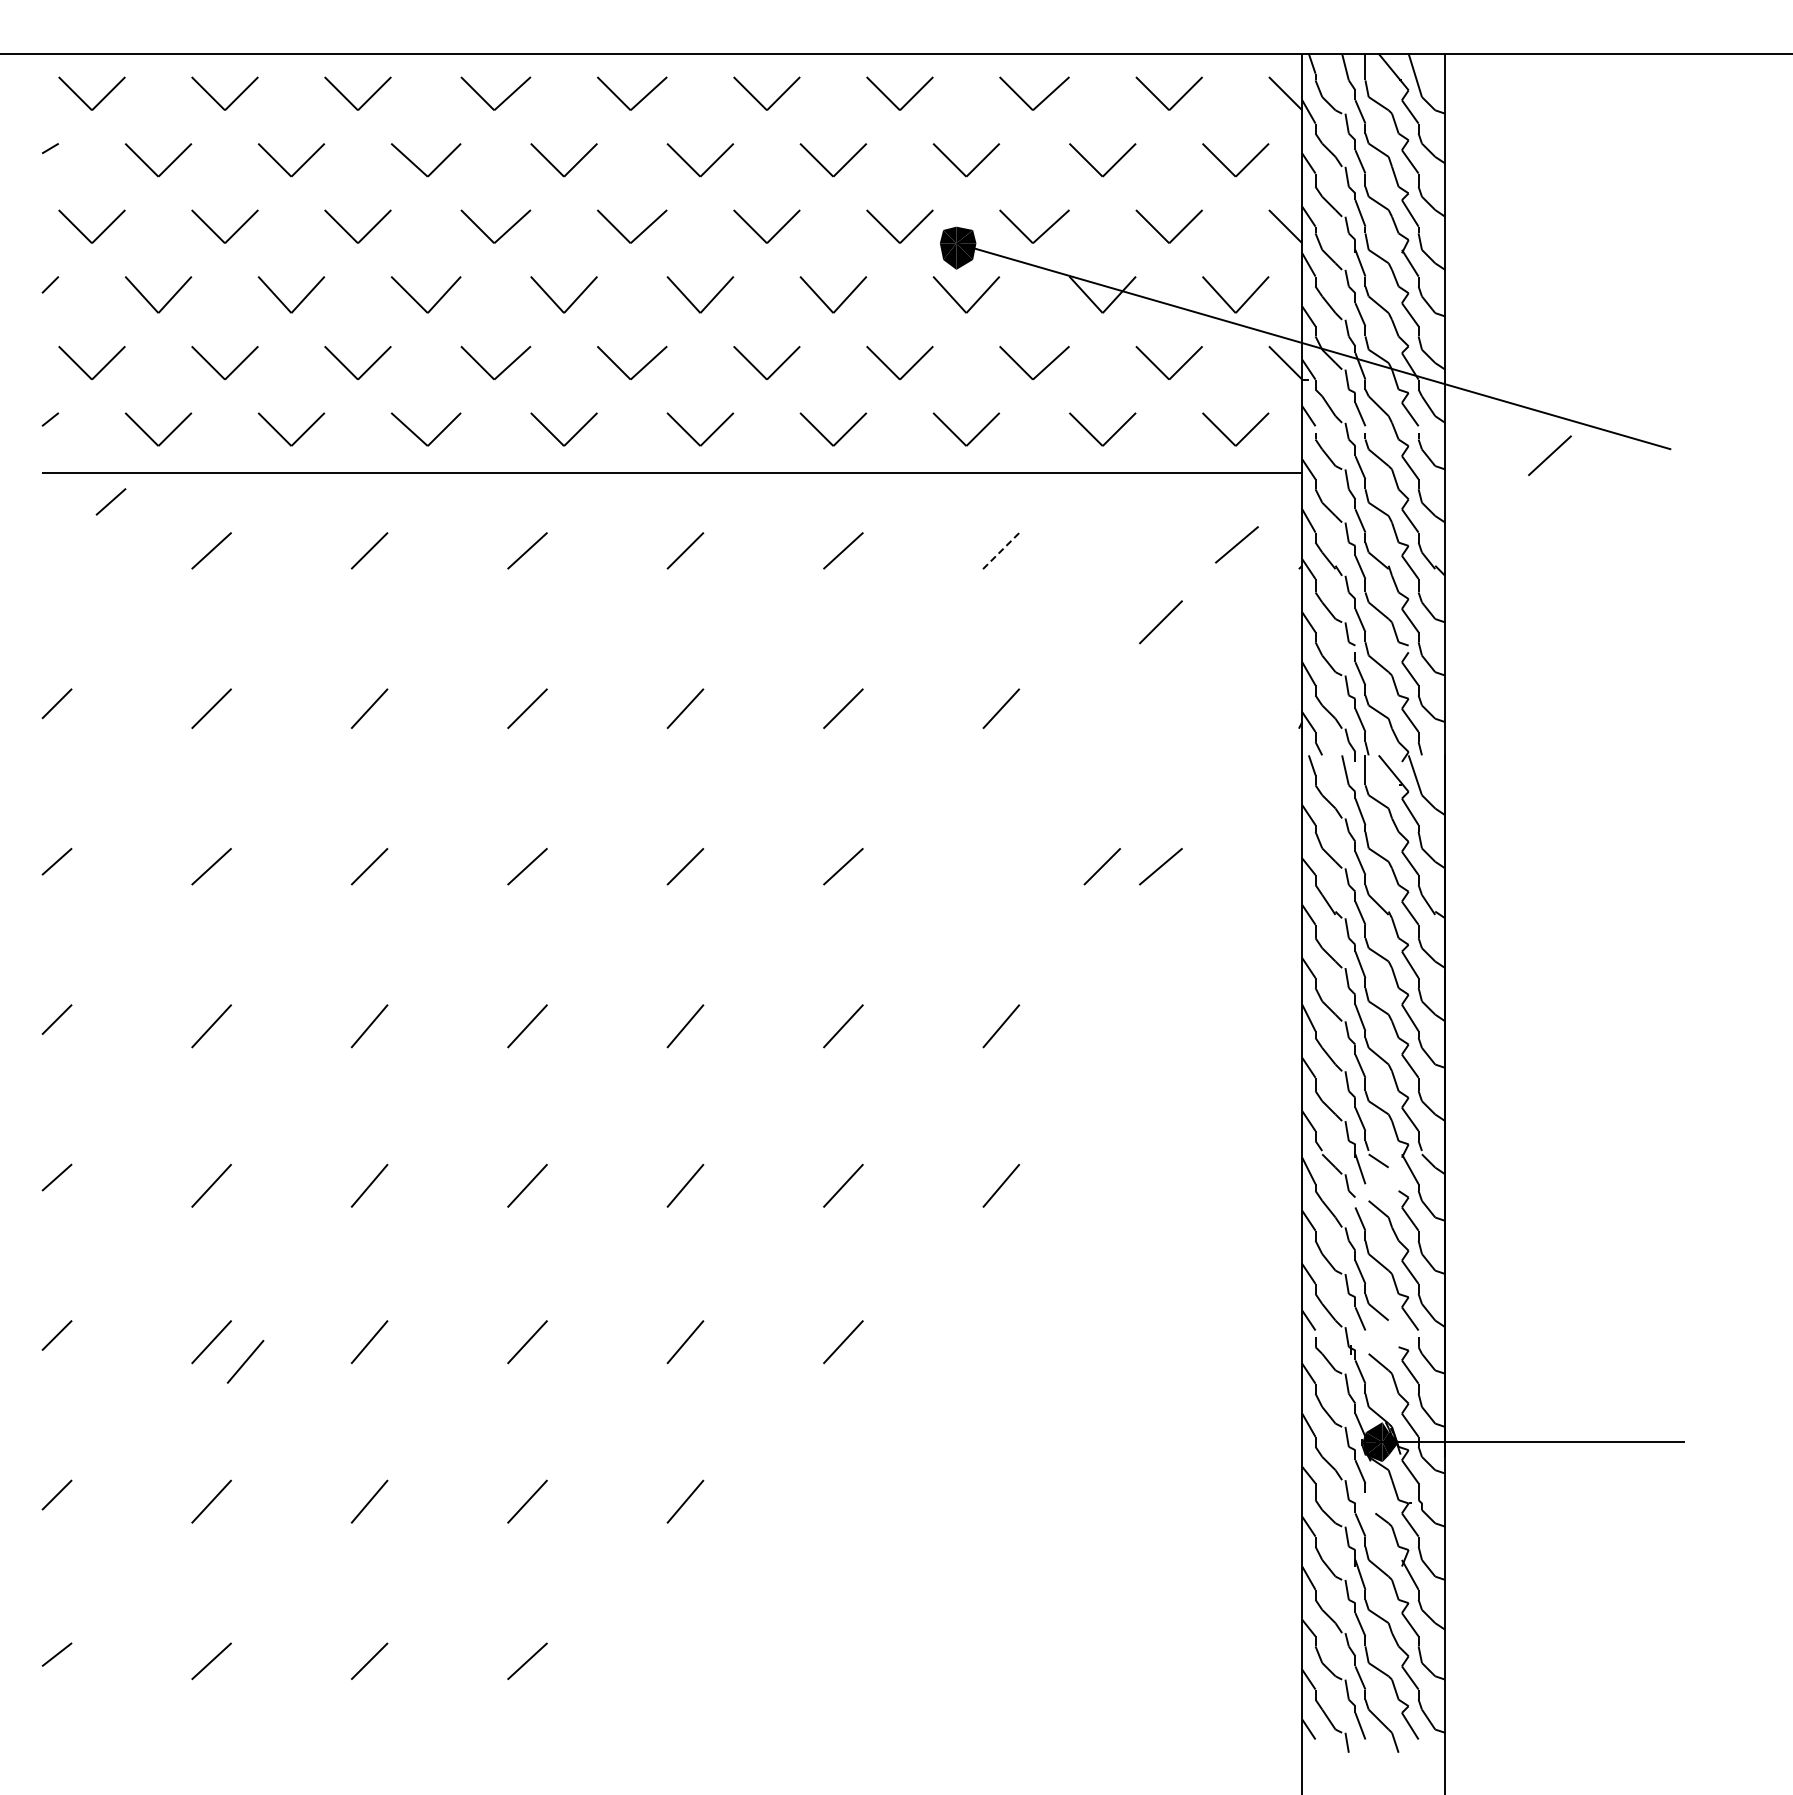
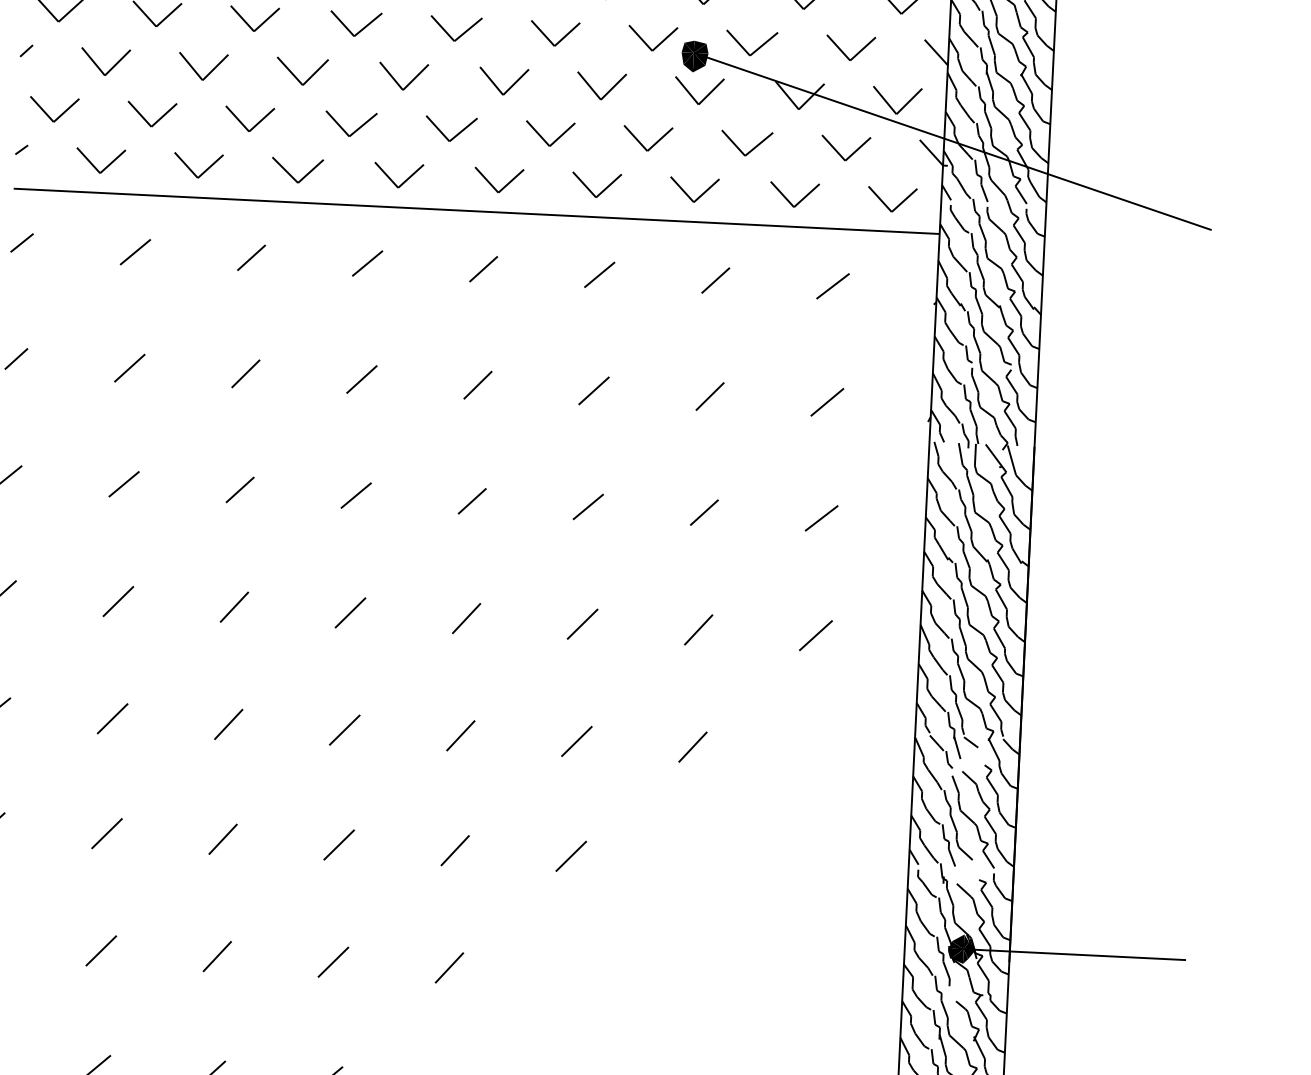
line: (1549, 455) -> (827, 402), moved
line: (110, 501) -> (21, 242), moved
line: (1236, 544) -> (832, 286), moved
line: (1001, 550) -> (715, 280), dashed -> solid
line: (1160, 622) -> (815, 635), moved
line: (1101, 866) -> (703, 512), moved
line: (245, 1361) -> (131, 849), removed

